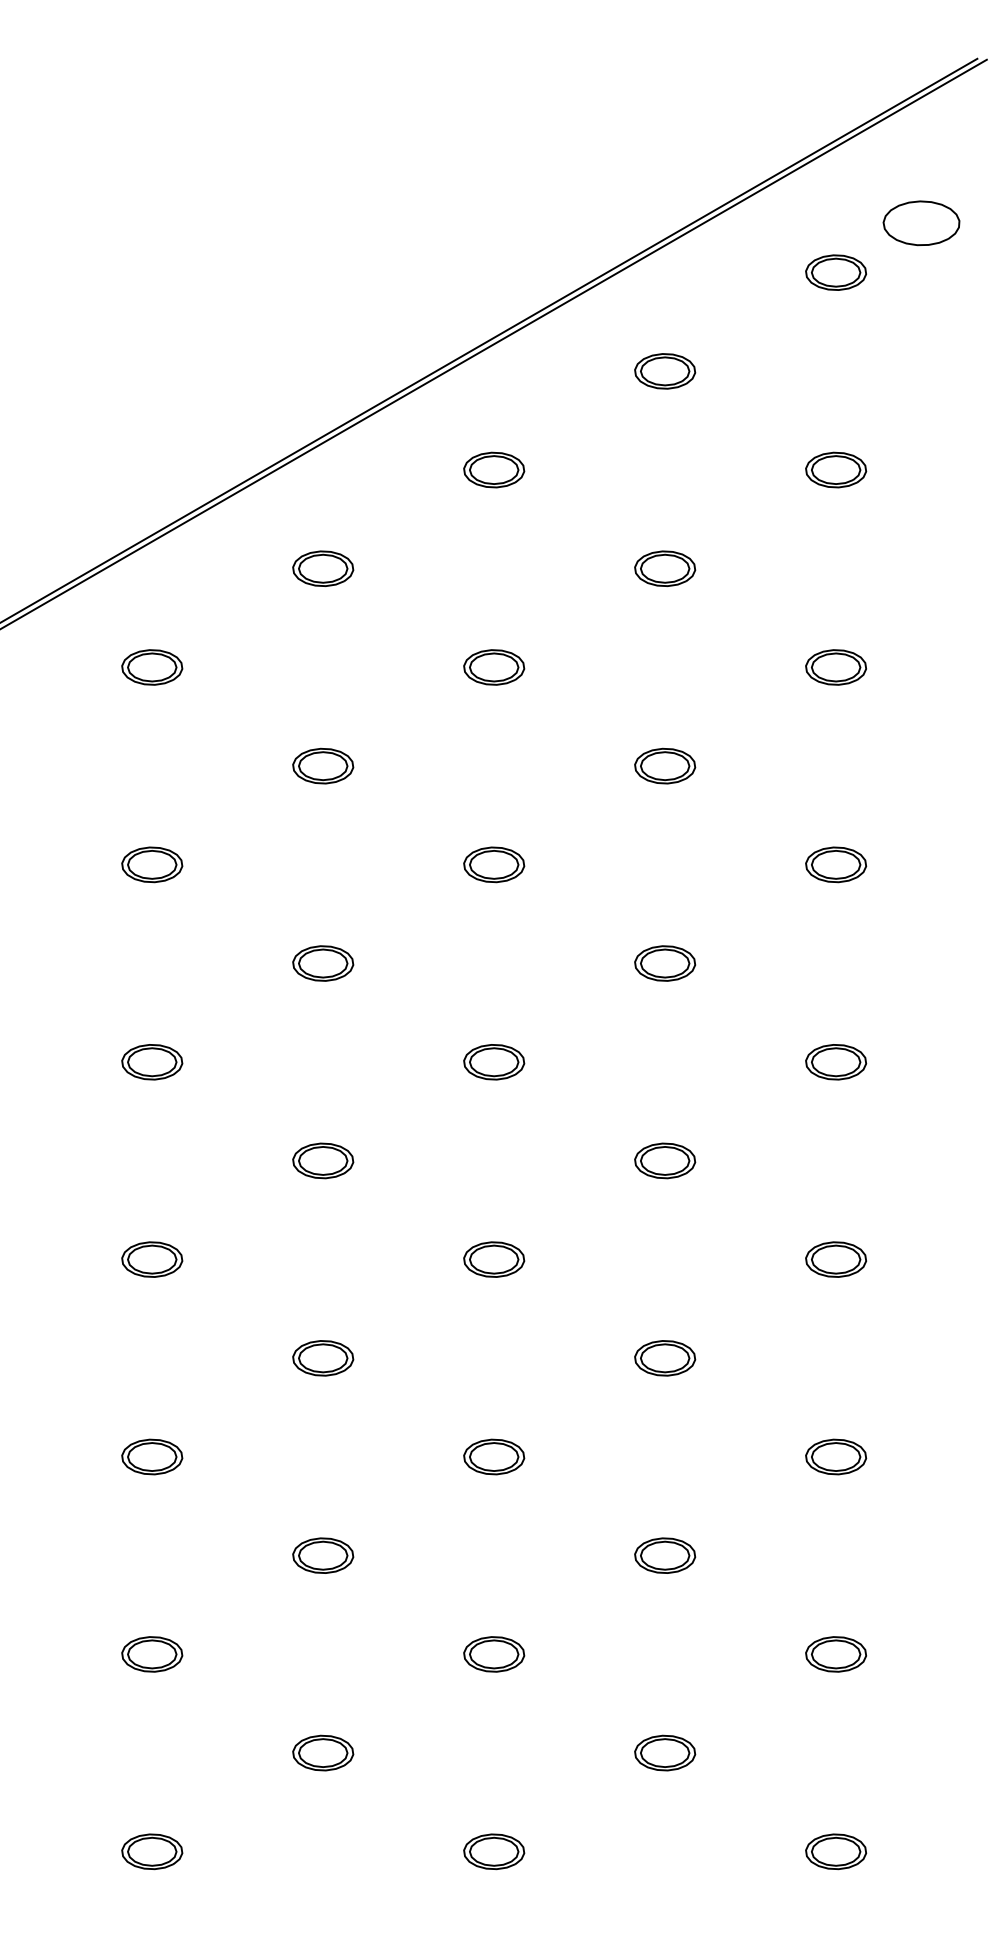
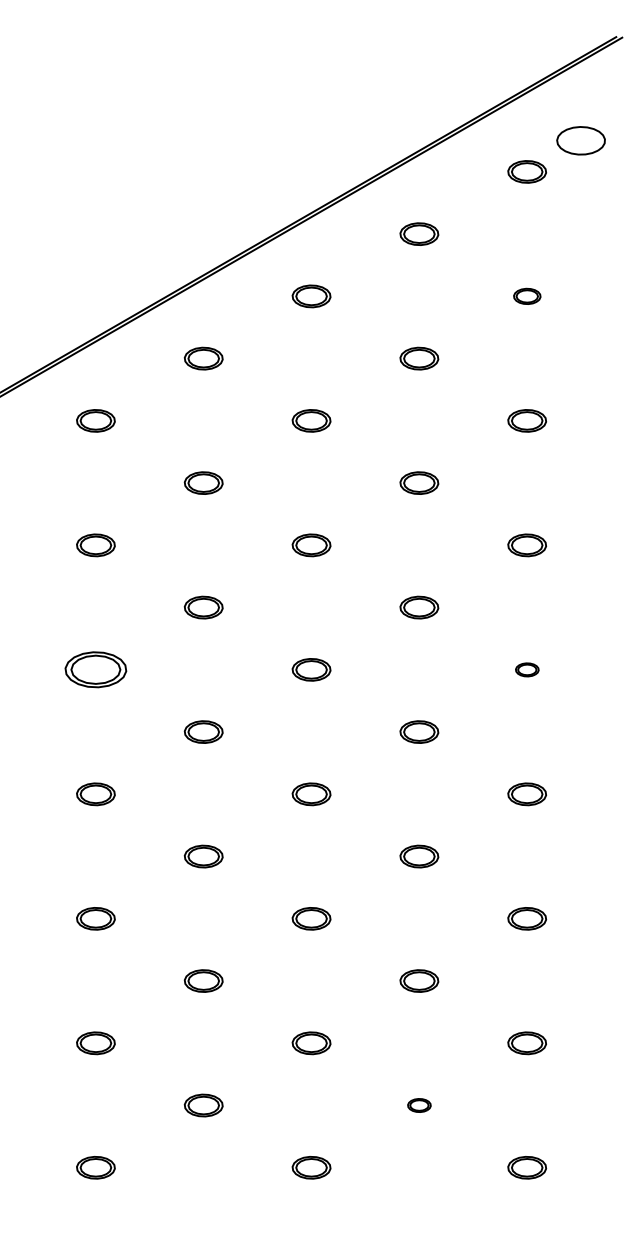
part: (836, 470) -> (527, 296), size x0.7
part: (151, 1061) -> (95, 669), size x1.6
part: (836, 1061) -> (527, 669), size x0.6
part: (665, 1753) -> (419, 1105), size x0.6

